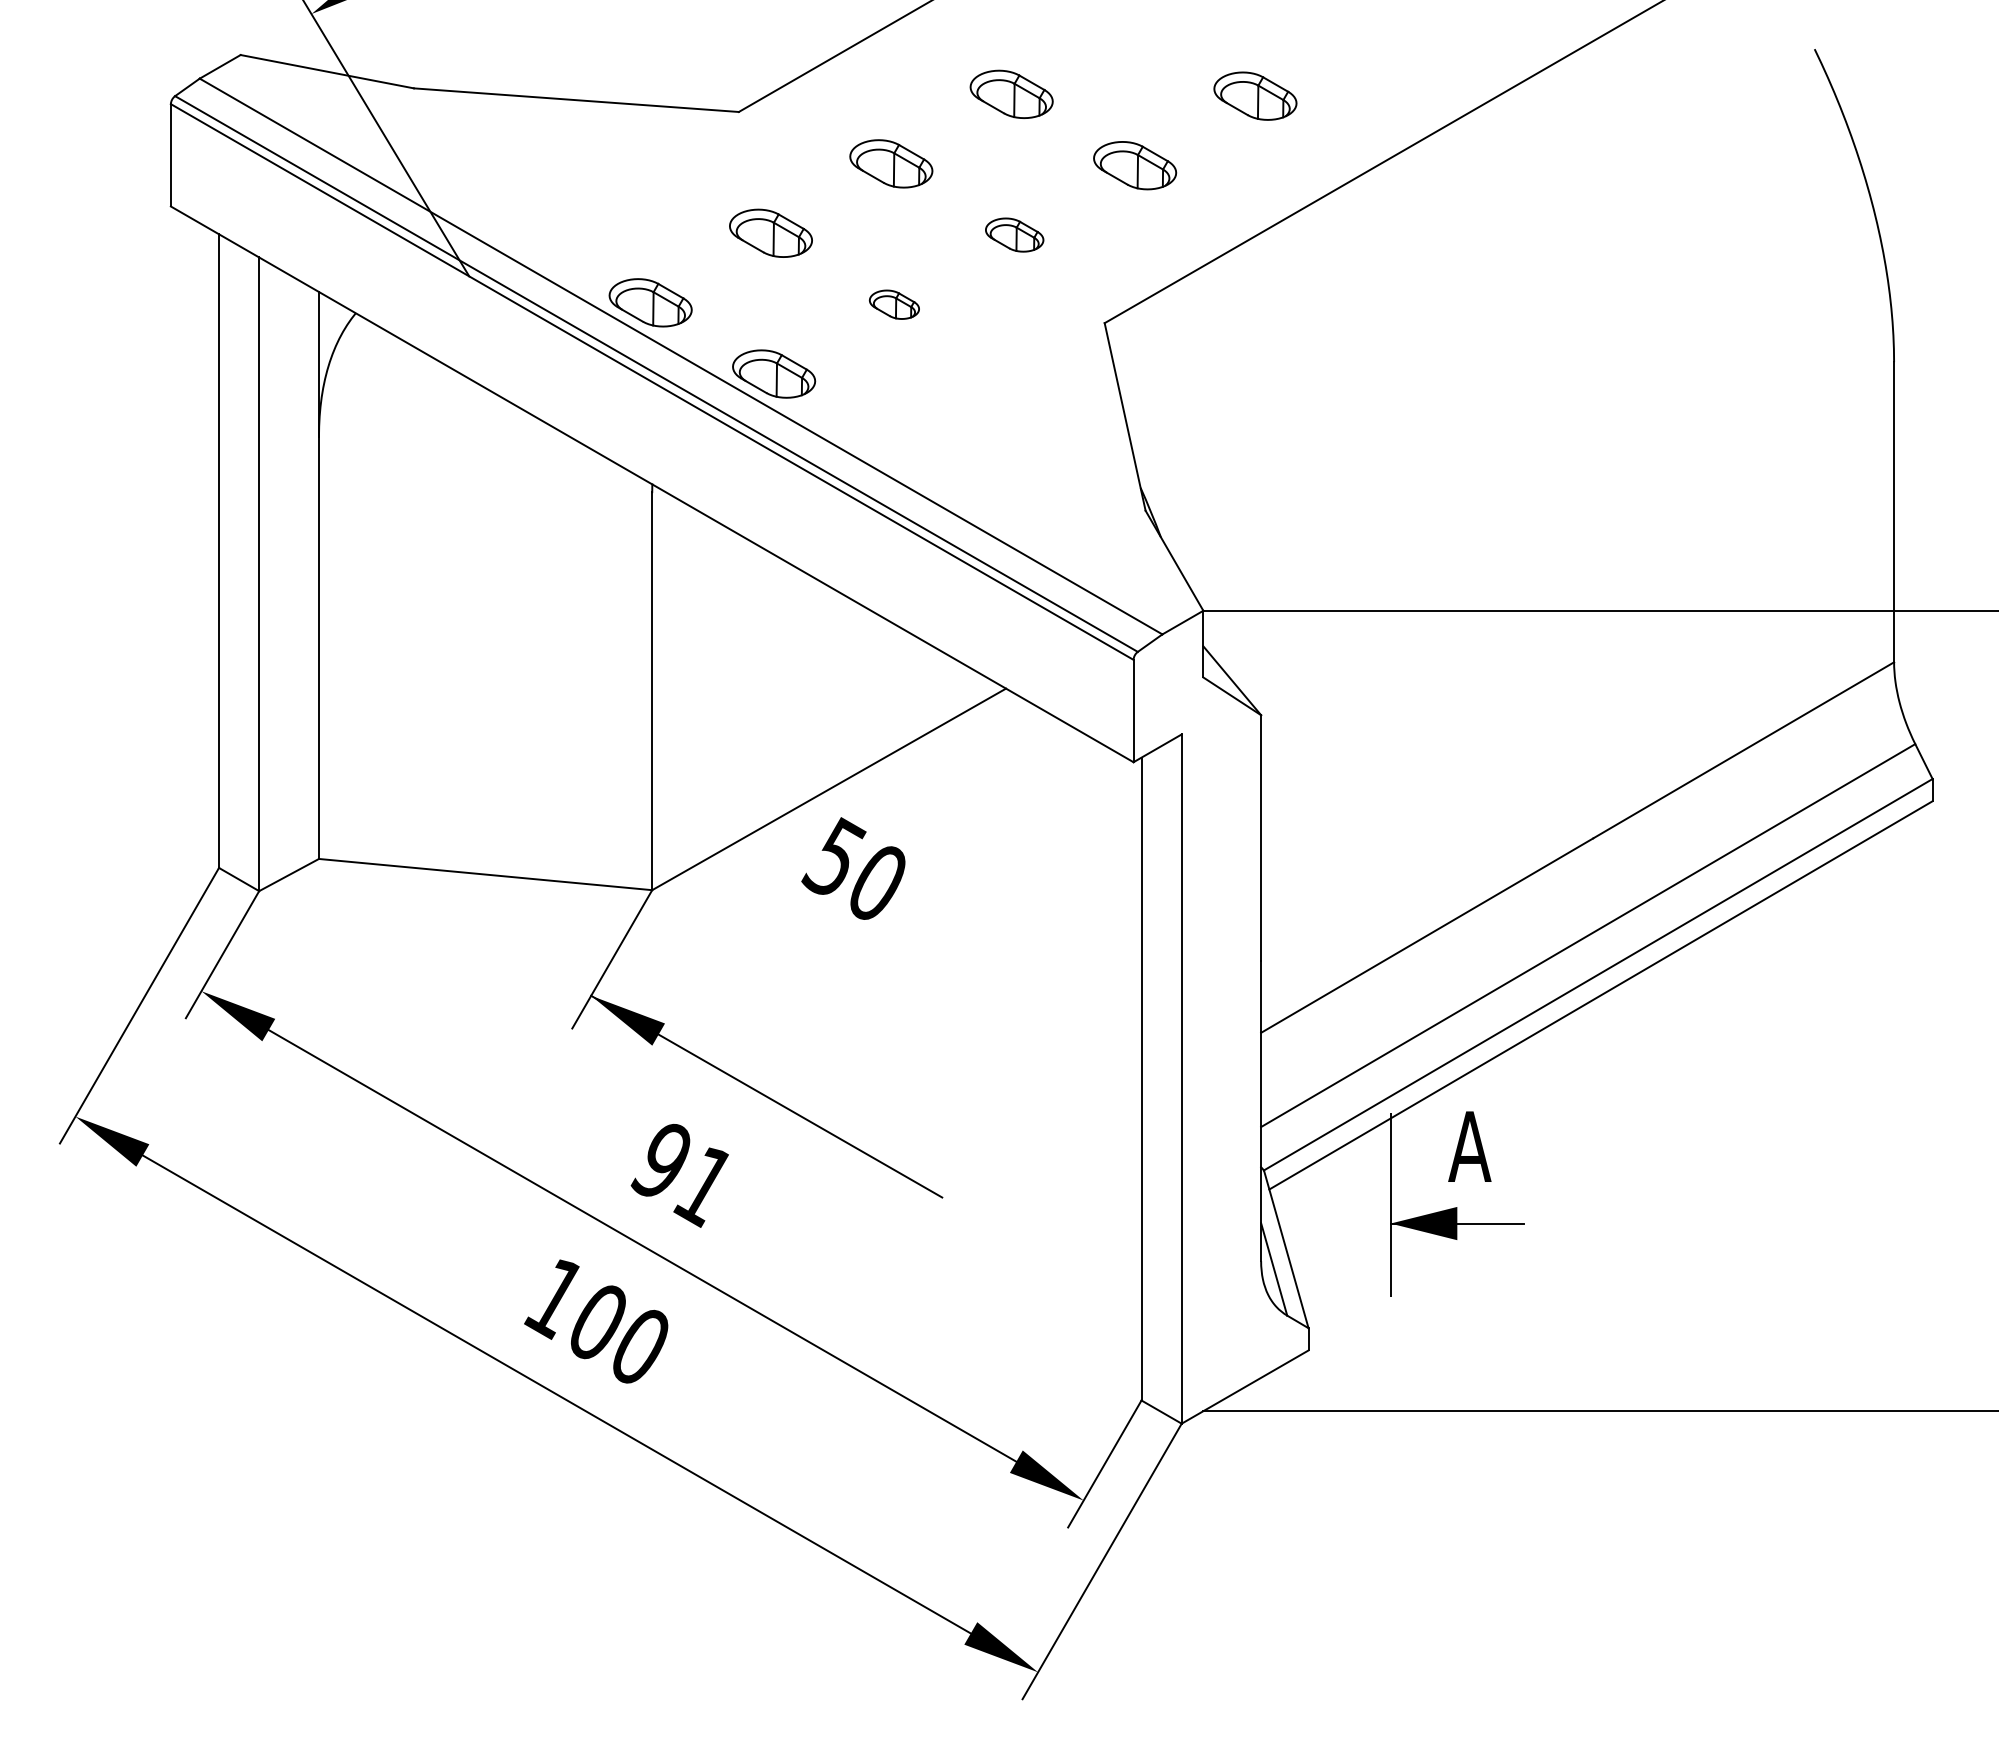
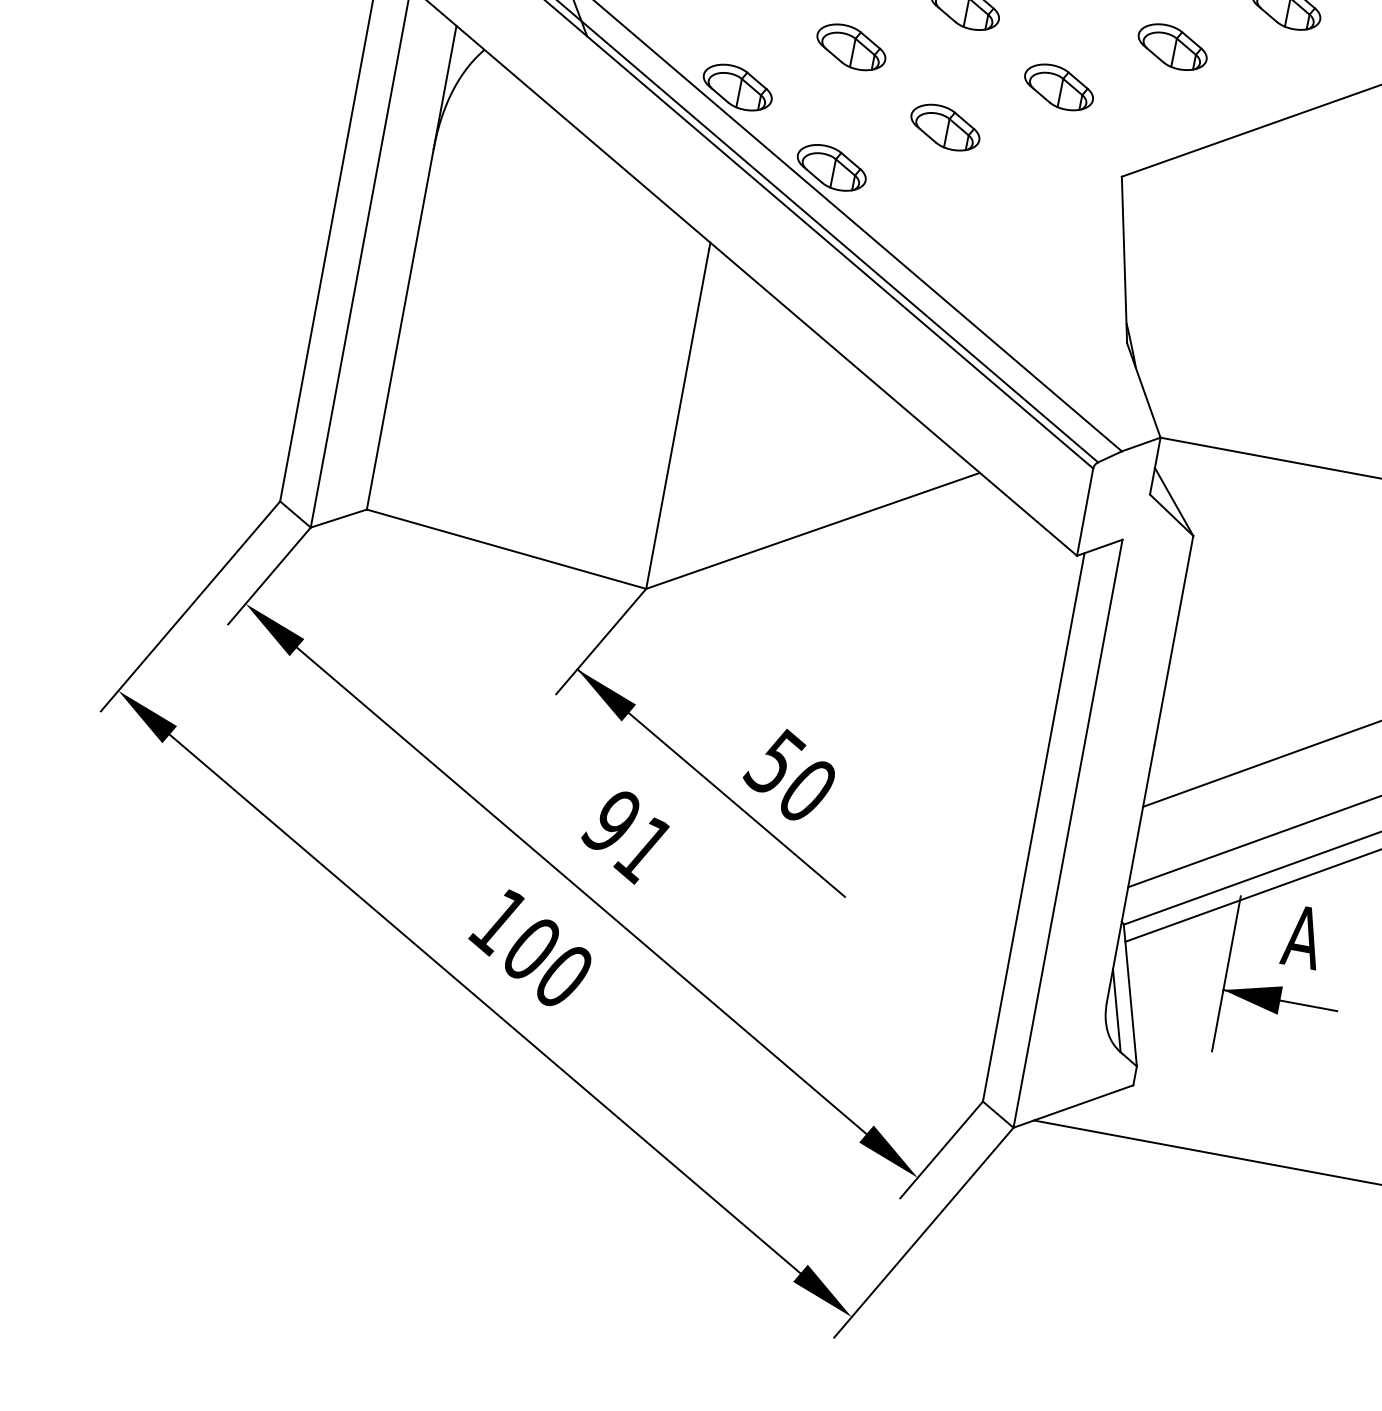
part: (1014, 234) -> (1058, 86), size x1.43
part: (894, 304) -> (945, 127), size x1.67
text: (853, 868) -> (789, 774), moved

